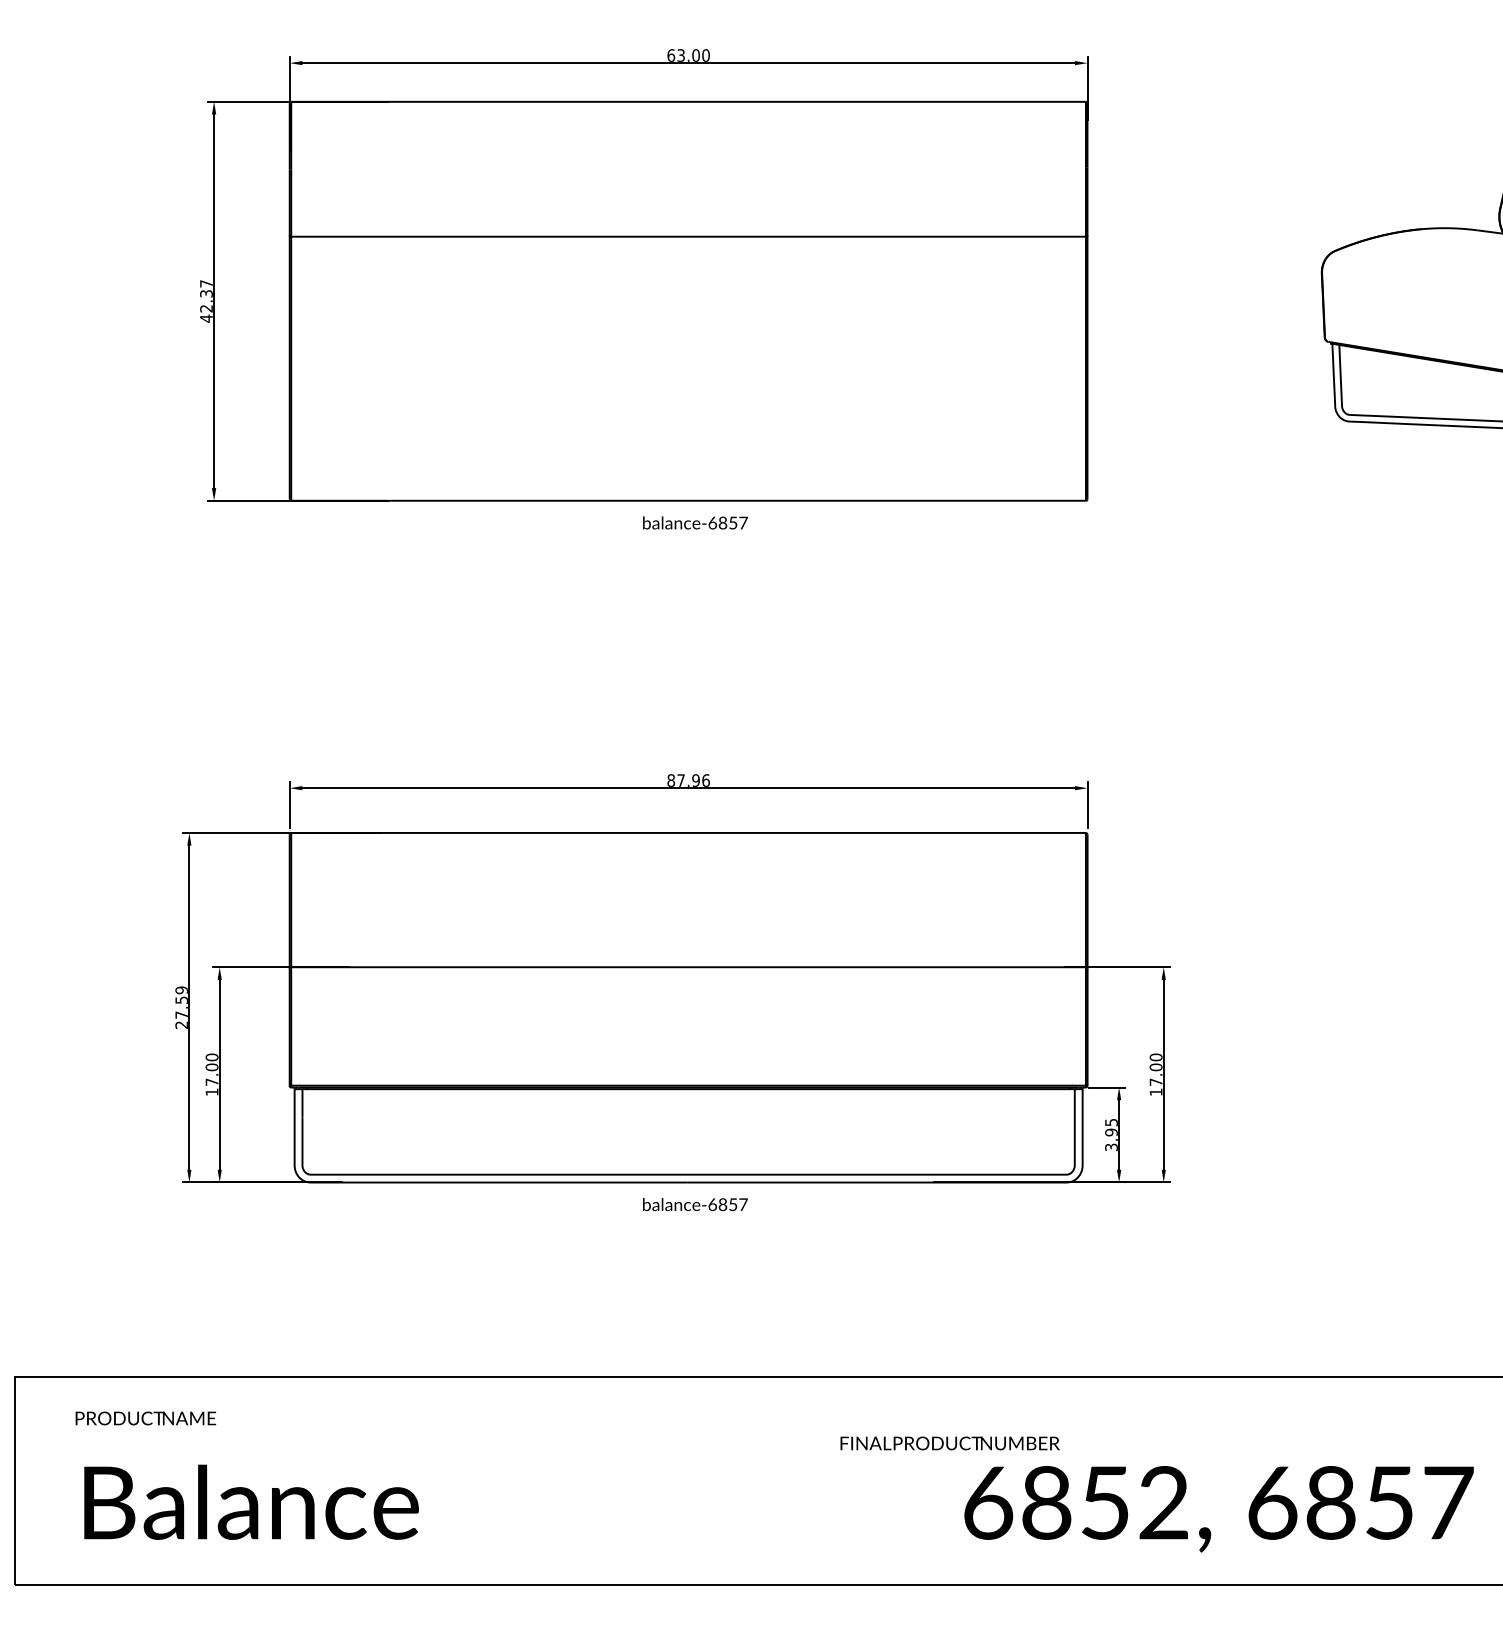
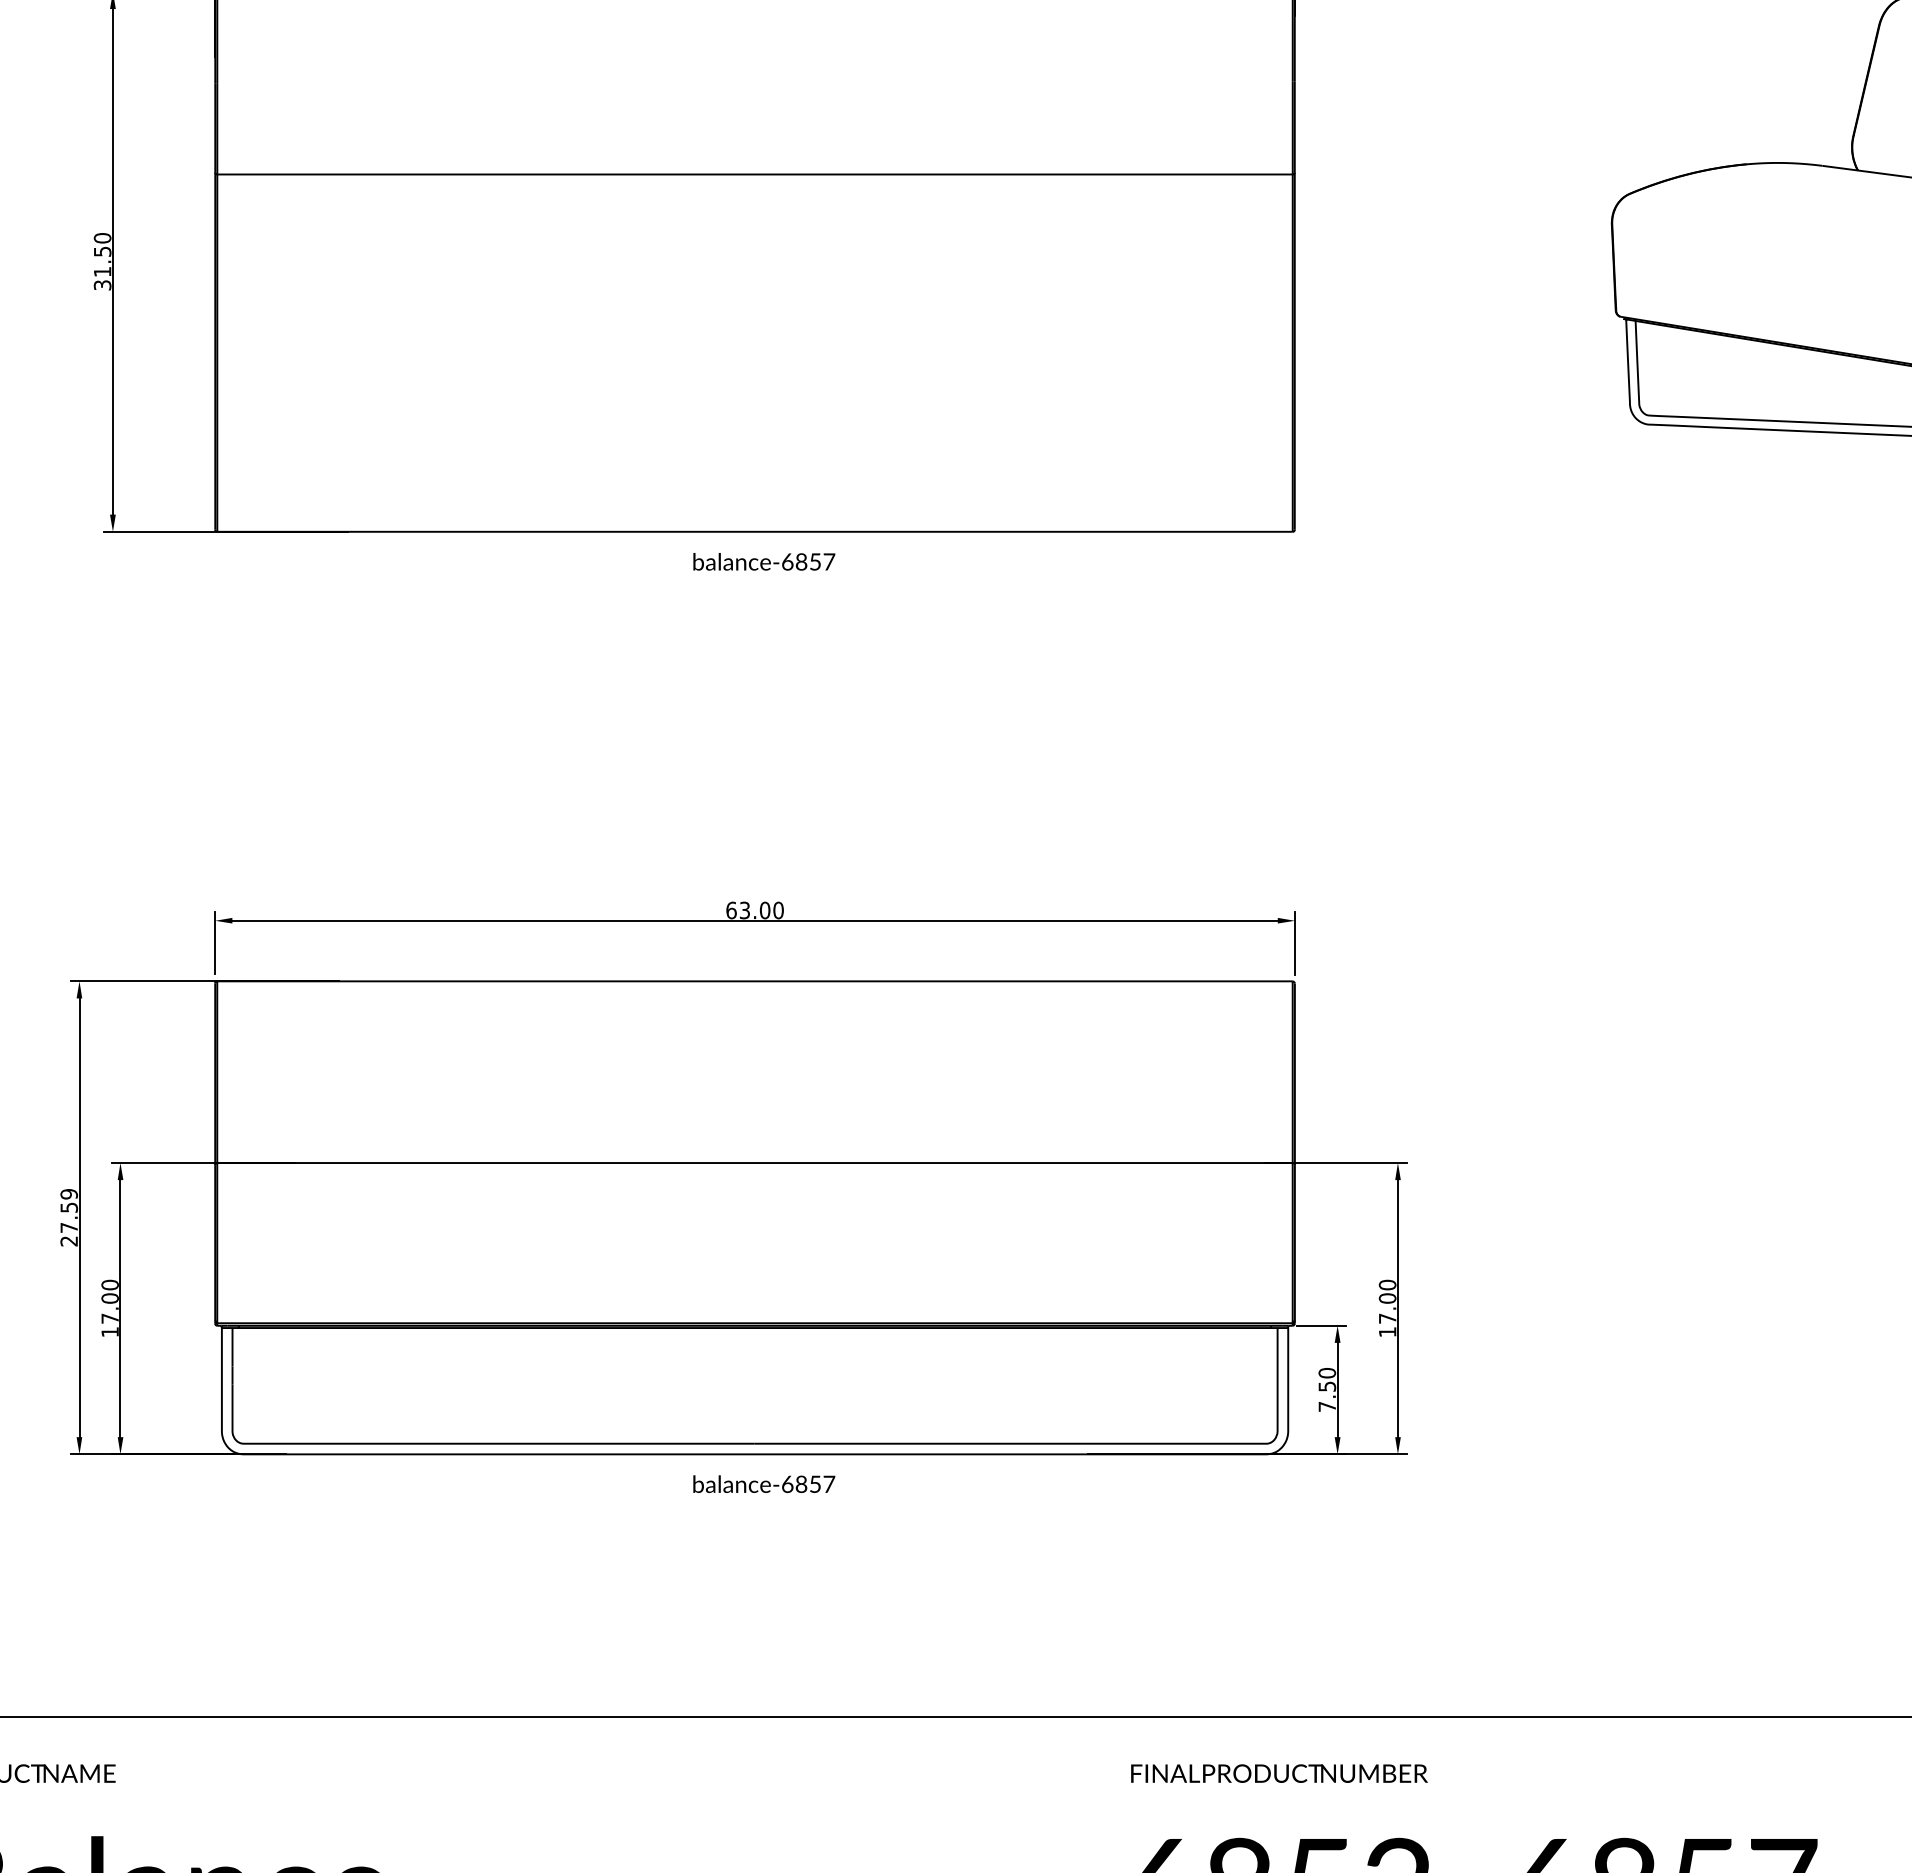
text: (206, 301) -> (102, 262), 42.37 -> 31.50
text: (688, 780) -> (754, 910), 87.96 -> 63.00
text: (1111, 1134) -> (1327, 1389), 3.95 -> 7.50
text: (949, 1443) -> (1278, 1773), moved

